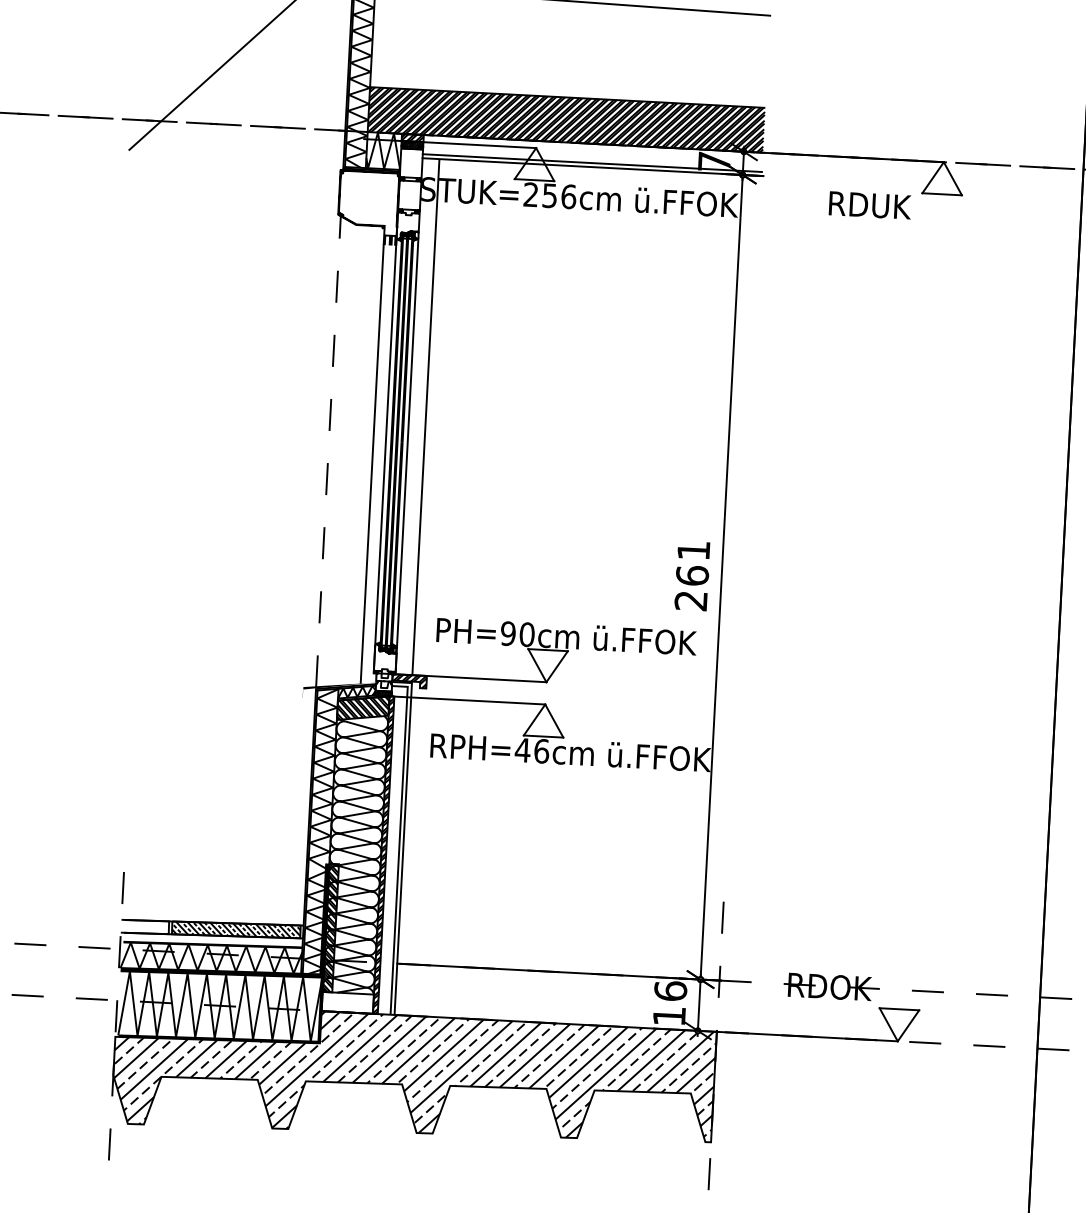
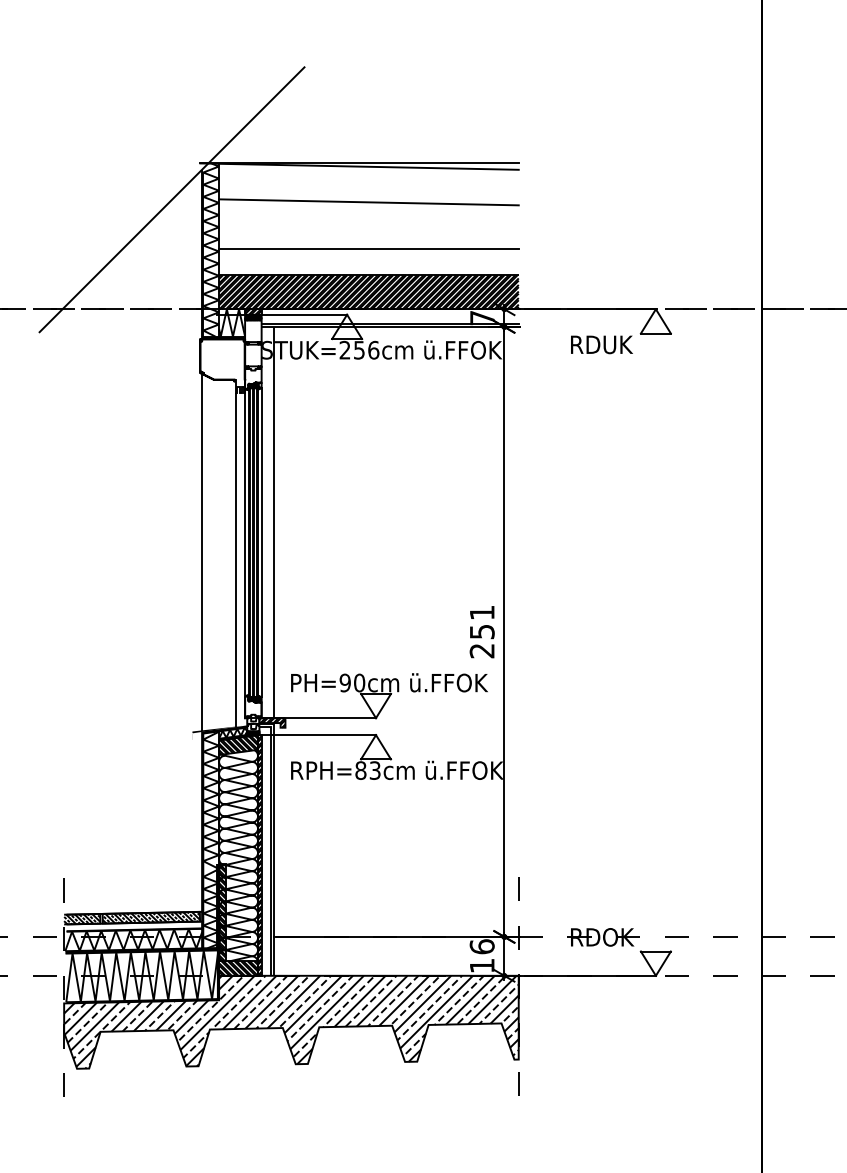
line: (568, 62) -> (368, 248), added
line: (329, 451) -> (202, 552), dashed -> solid
text: (691, 575) -> (481, 631), 261 -> 251
text: (531, 750) -> (367, 770), RPH=46cm -> RPH=83cm
hatch: (145, 927) -> (82, 919), added
hatch: (347, 1002) -> (238, 968), added

